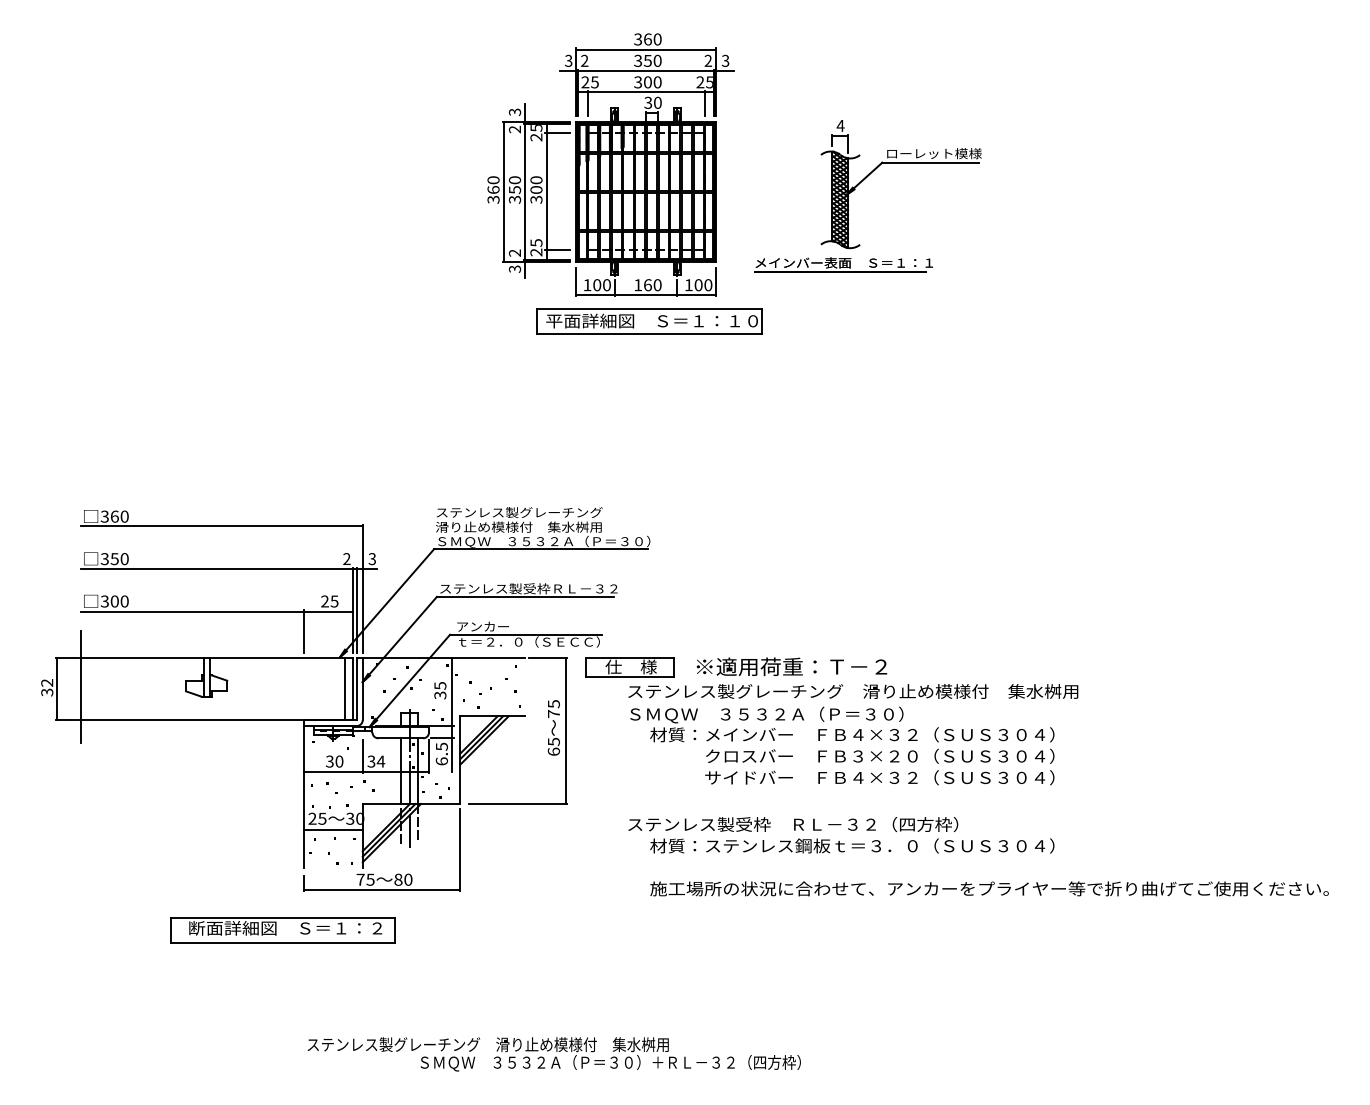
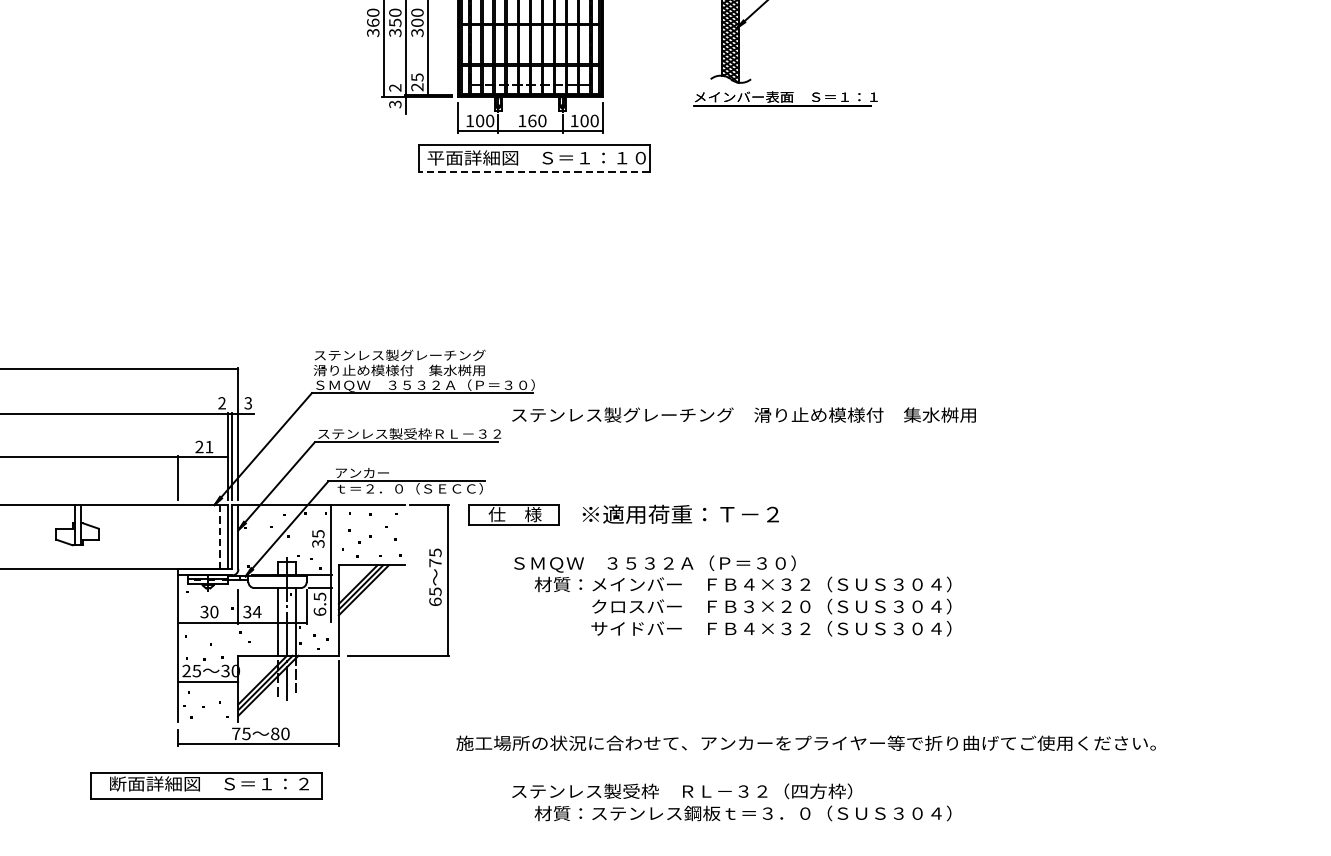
line: (557, 250) -> (439, 85), removed
part: (843, 264) -> (785, 98), moved
line: (649, 334) -> (533, 171), solid -> dashed
text: (334, 601) -> (209, 447), 25 -> 21
line: (345, 689) -> (220, 537), solid -> dashed
text: (853, 691) -> (744, 415), moved
text: (841, 835) -> (731, 802), moved
text: (989, 888) -> (806, 742), moved
part: (282, 930) -> (206, 786), moved

